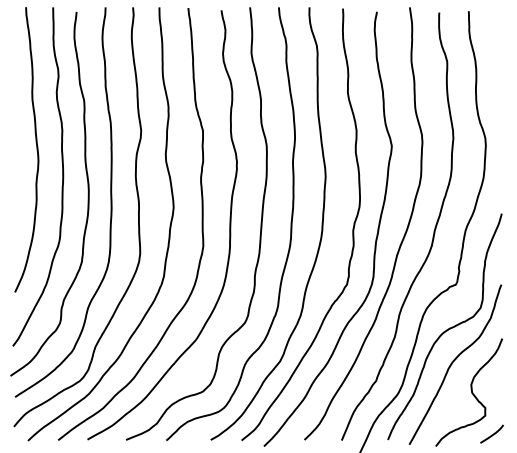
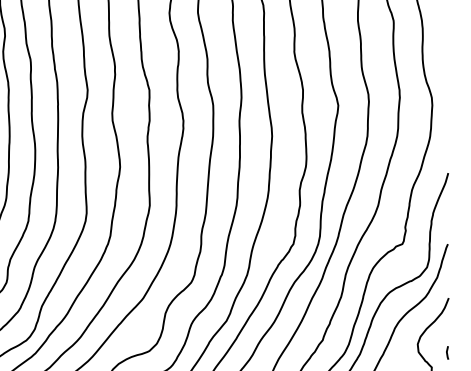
line: (500, 393) -> (446, 352), added

